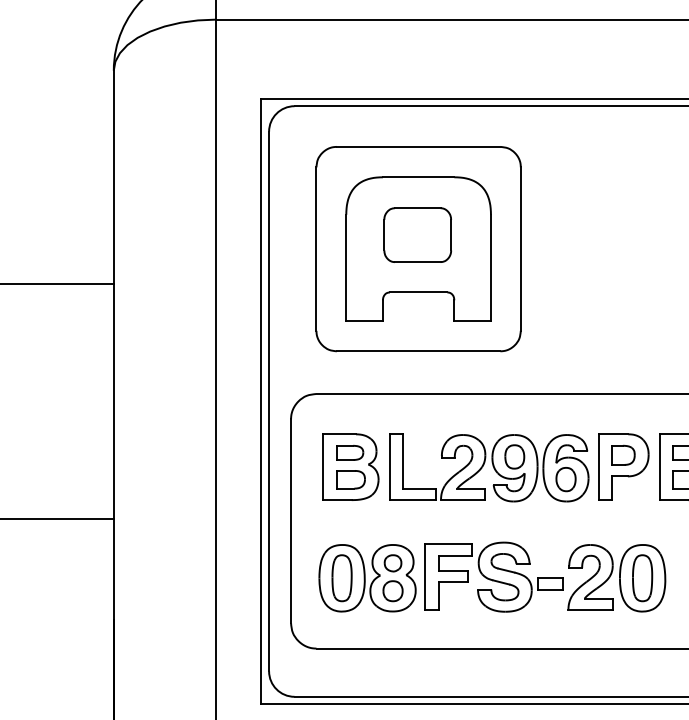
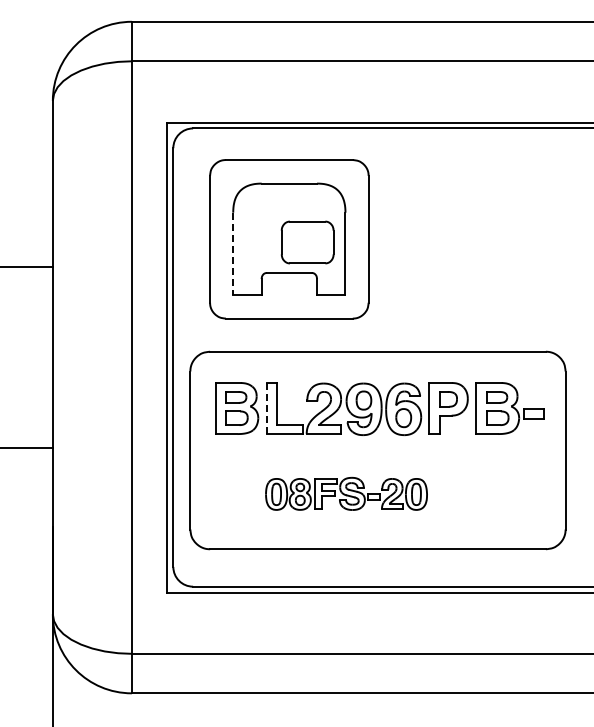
part: (417, 235) -> (307, 242), moved
line: (346, 268) -> (233, 254), solid -> dashed
line: (389, 467) -> (266, 408), solid -> dashed
part: (492, 576) -> (346, 493), size x0.6

